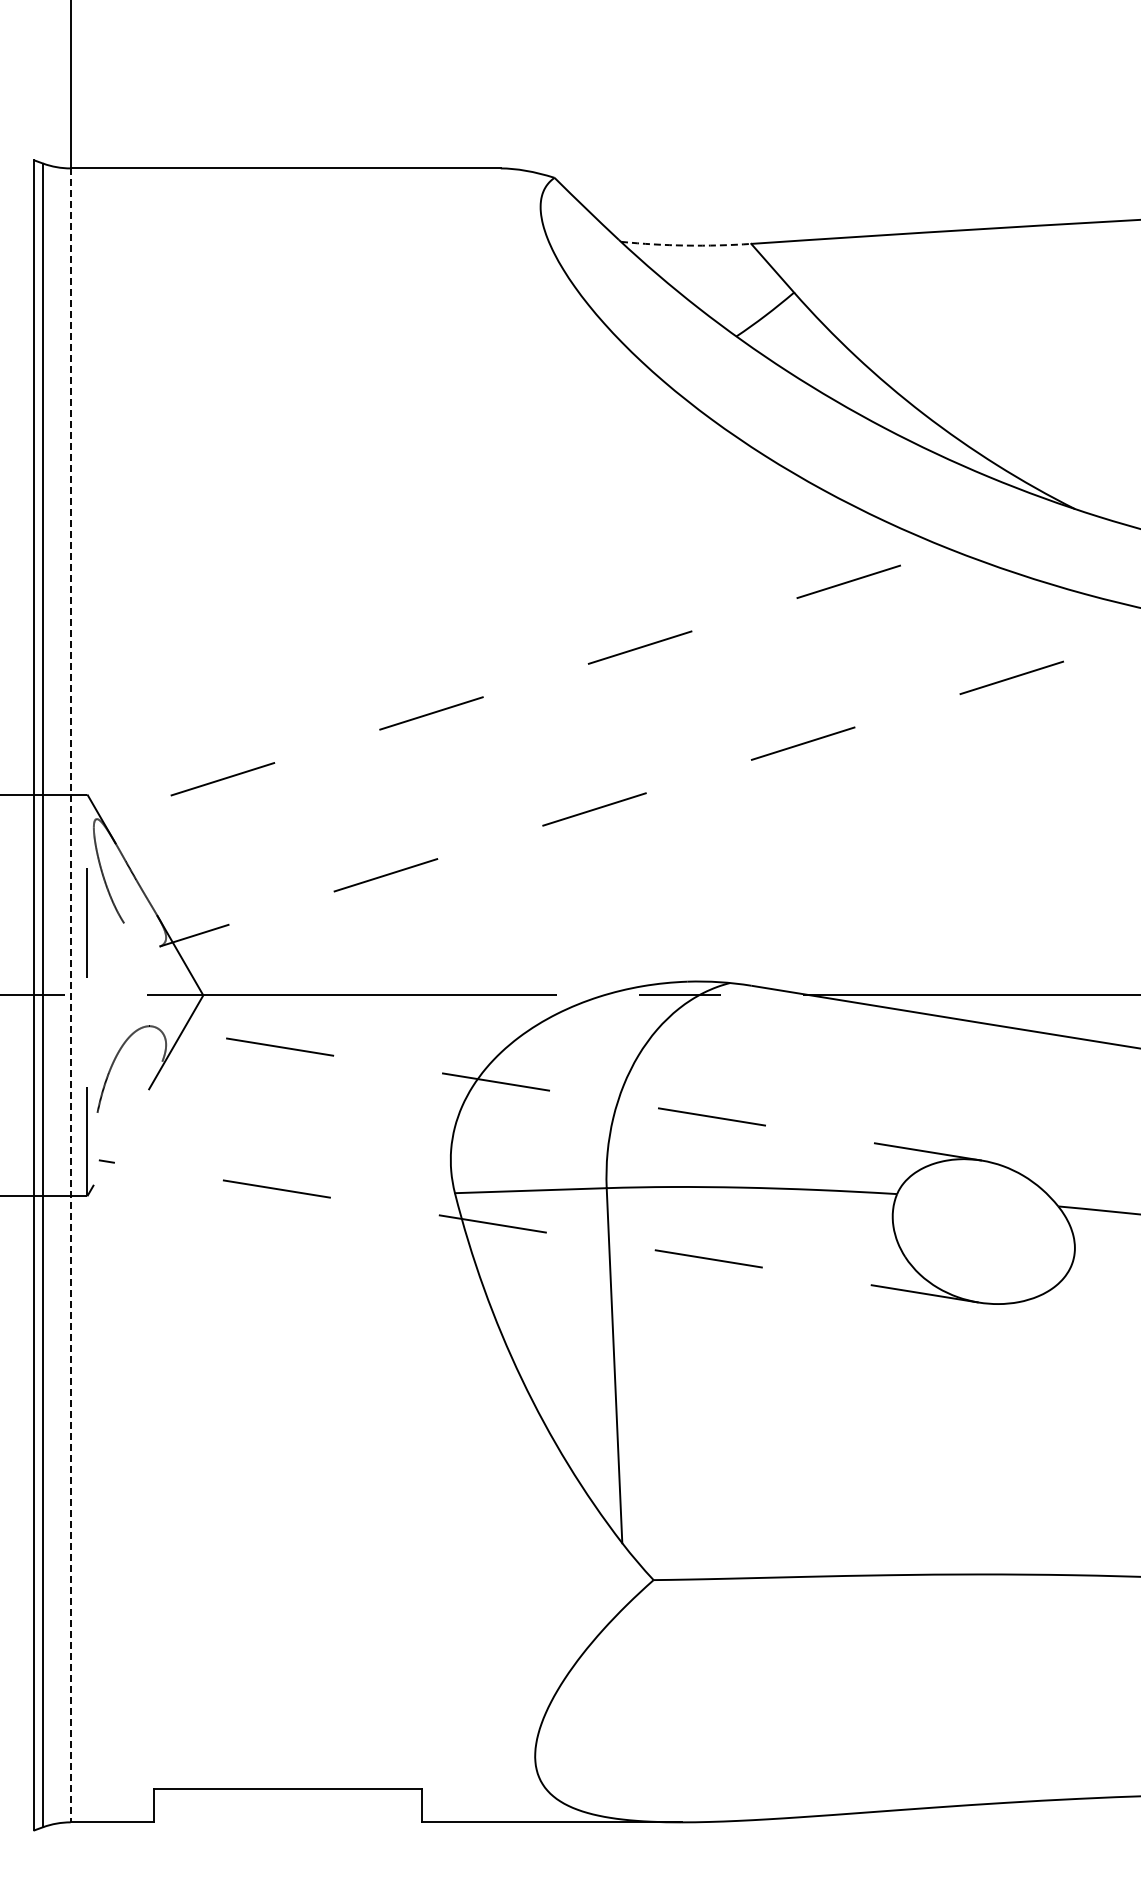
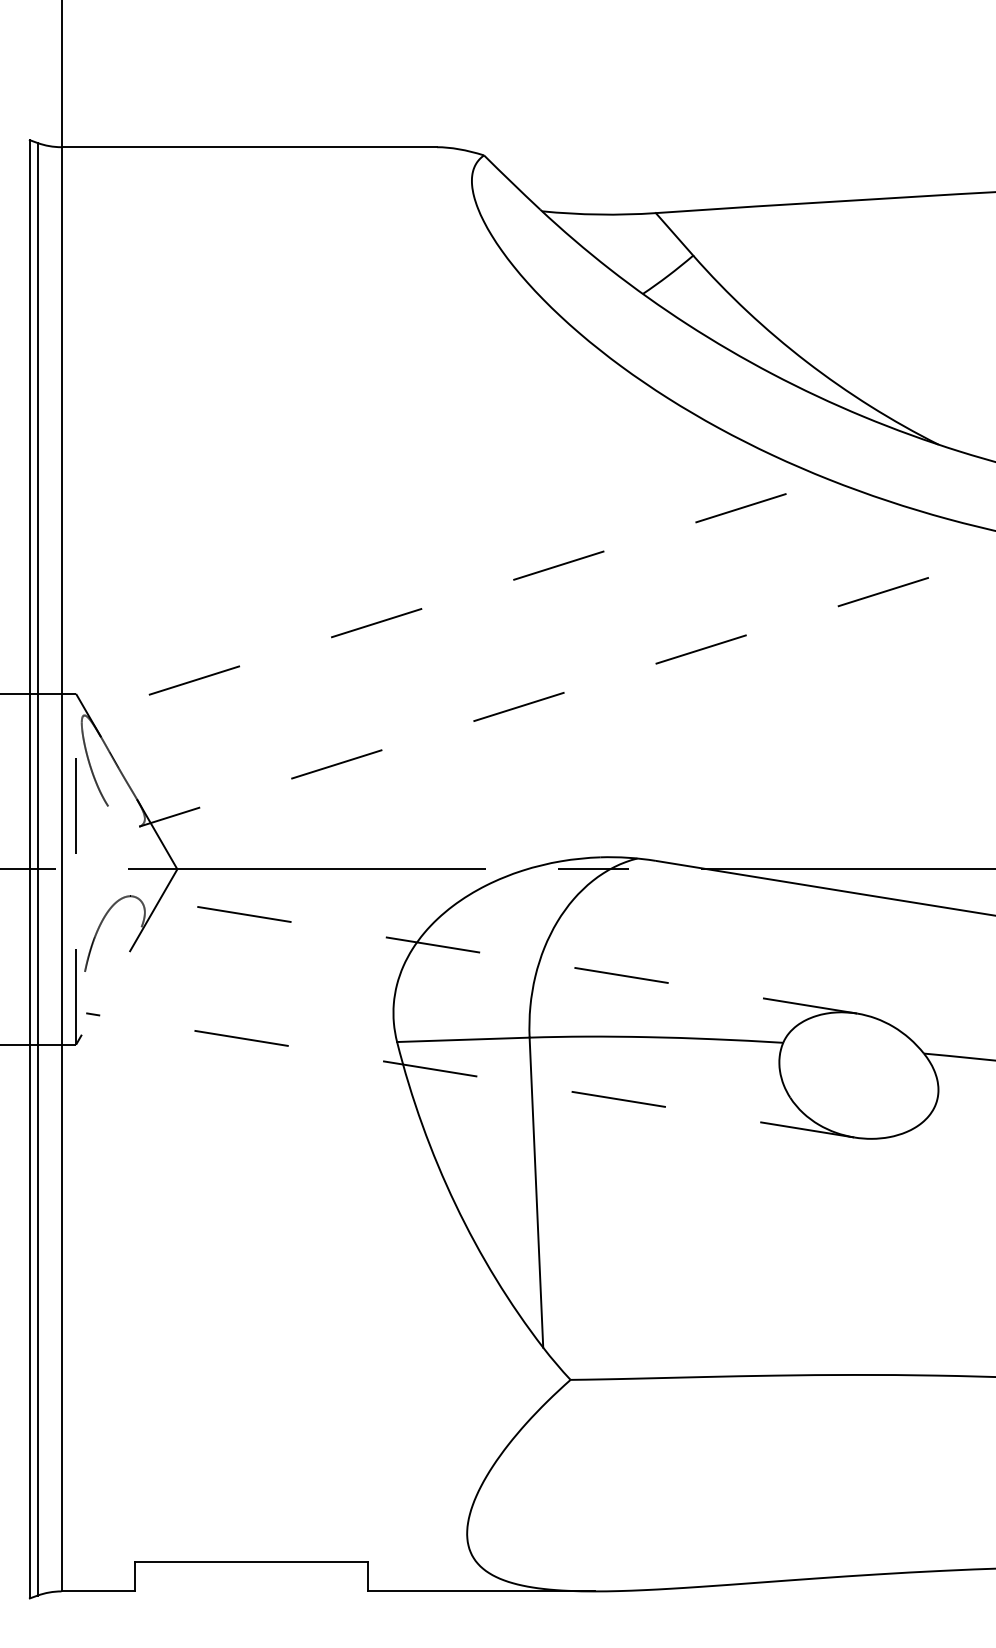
arc: (686, 245) -> (599, 214), dashed -> solid
line: (70, 995) -> (61, 869), dashed -> solid

